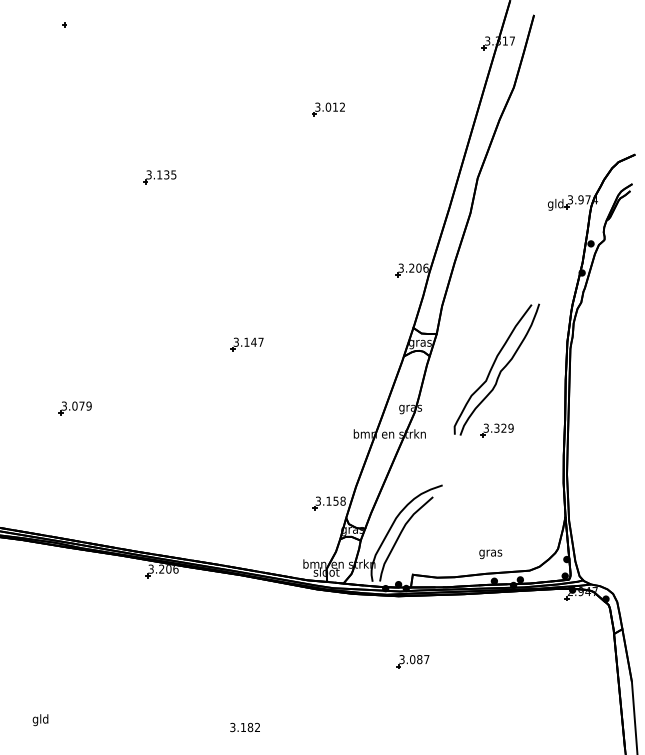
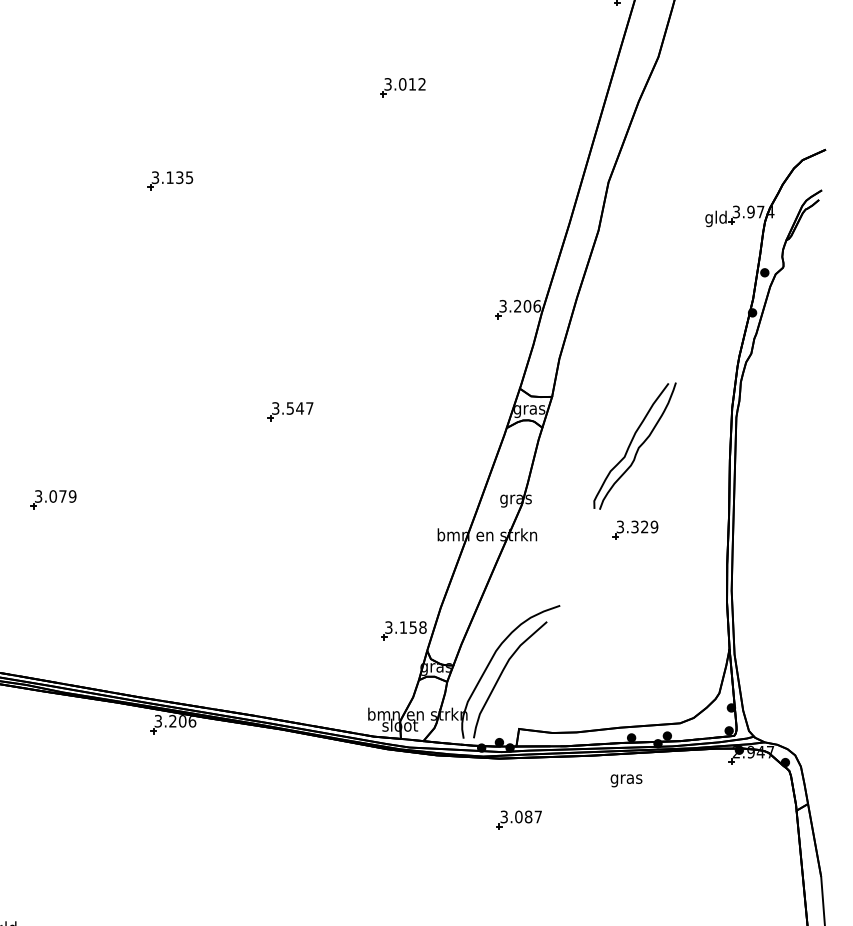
text: (246, 341) -> (289, 407), 3.147 -> 3.547
part: (496, 369) -> (634, 445), size x0.7
text: (490, 553) -> (626, 779), moved
part: (412, 661) -> (518, 819), moved

